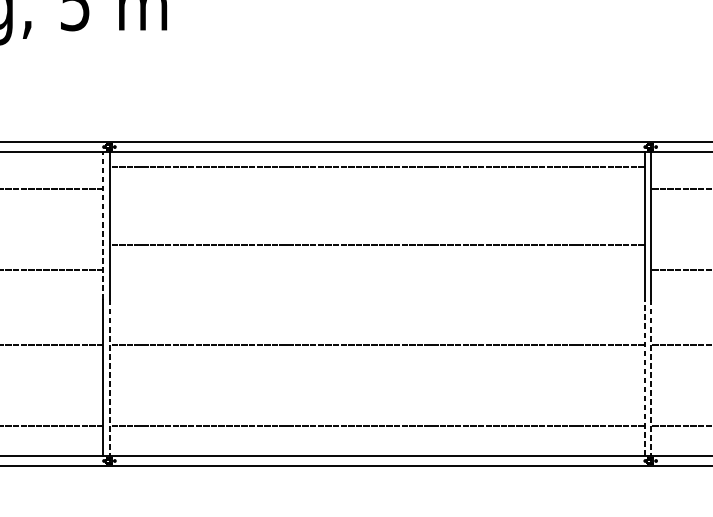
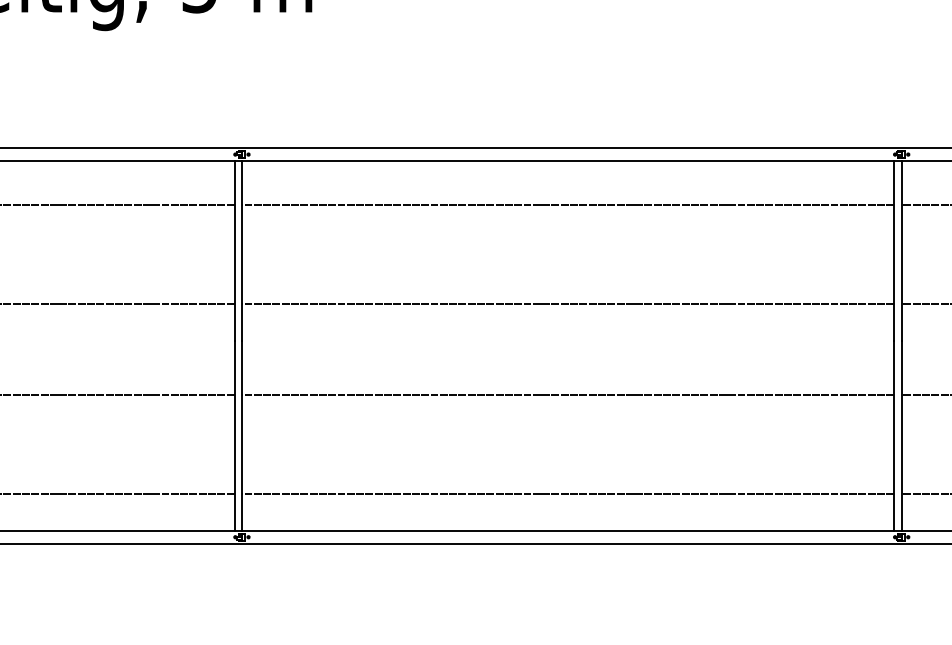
line: (377, 167) -> (568, 205), moved
line: (103, 225) -> (234, 250), dashed -> solid
line: (377, 244) -> (568, 304), moved
line: (109, 377) -> (242, 435), dashed -> solid
line: (644, 377) -> (894, 435), dashed -> solid
line: (651, 377) -> (902, 435), dashed -> solid

